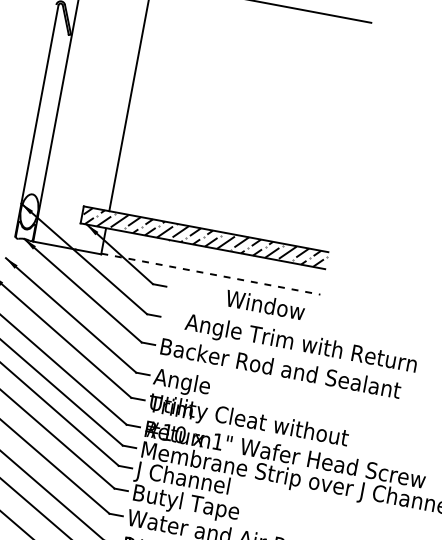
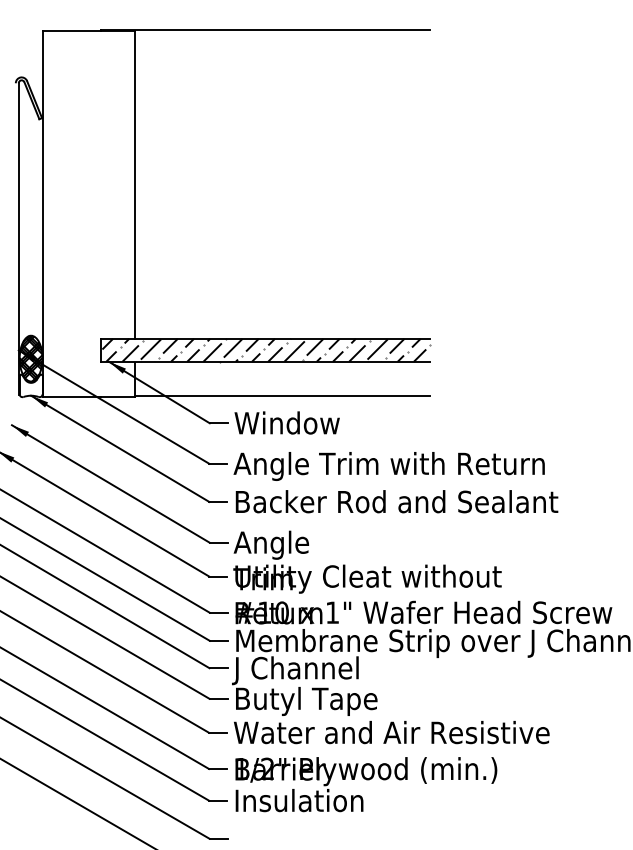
hatch: (28, 211) -> (30, 358), added
line: (210, 274) -> (282, 396), dashed -> solid
text: (264, 304) -> (286, 422), moved
text: (300, 344) -> (388, 466), moved

